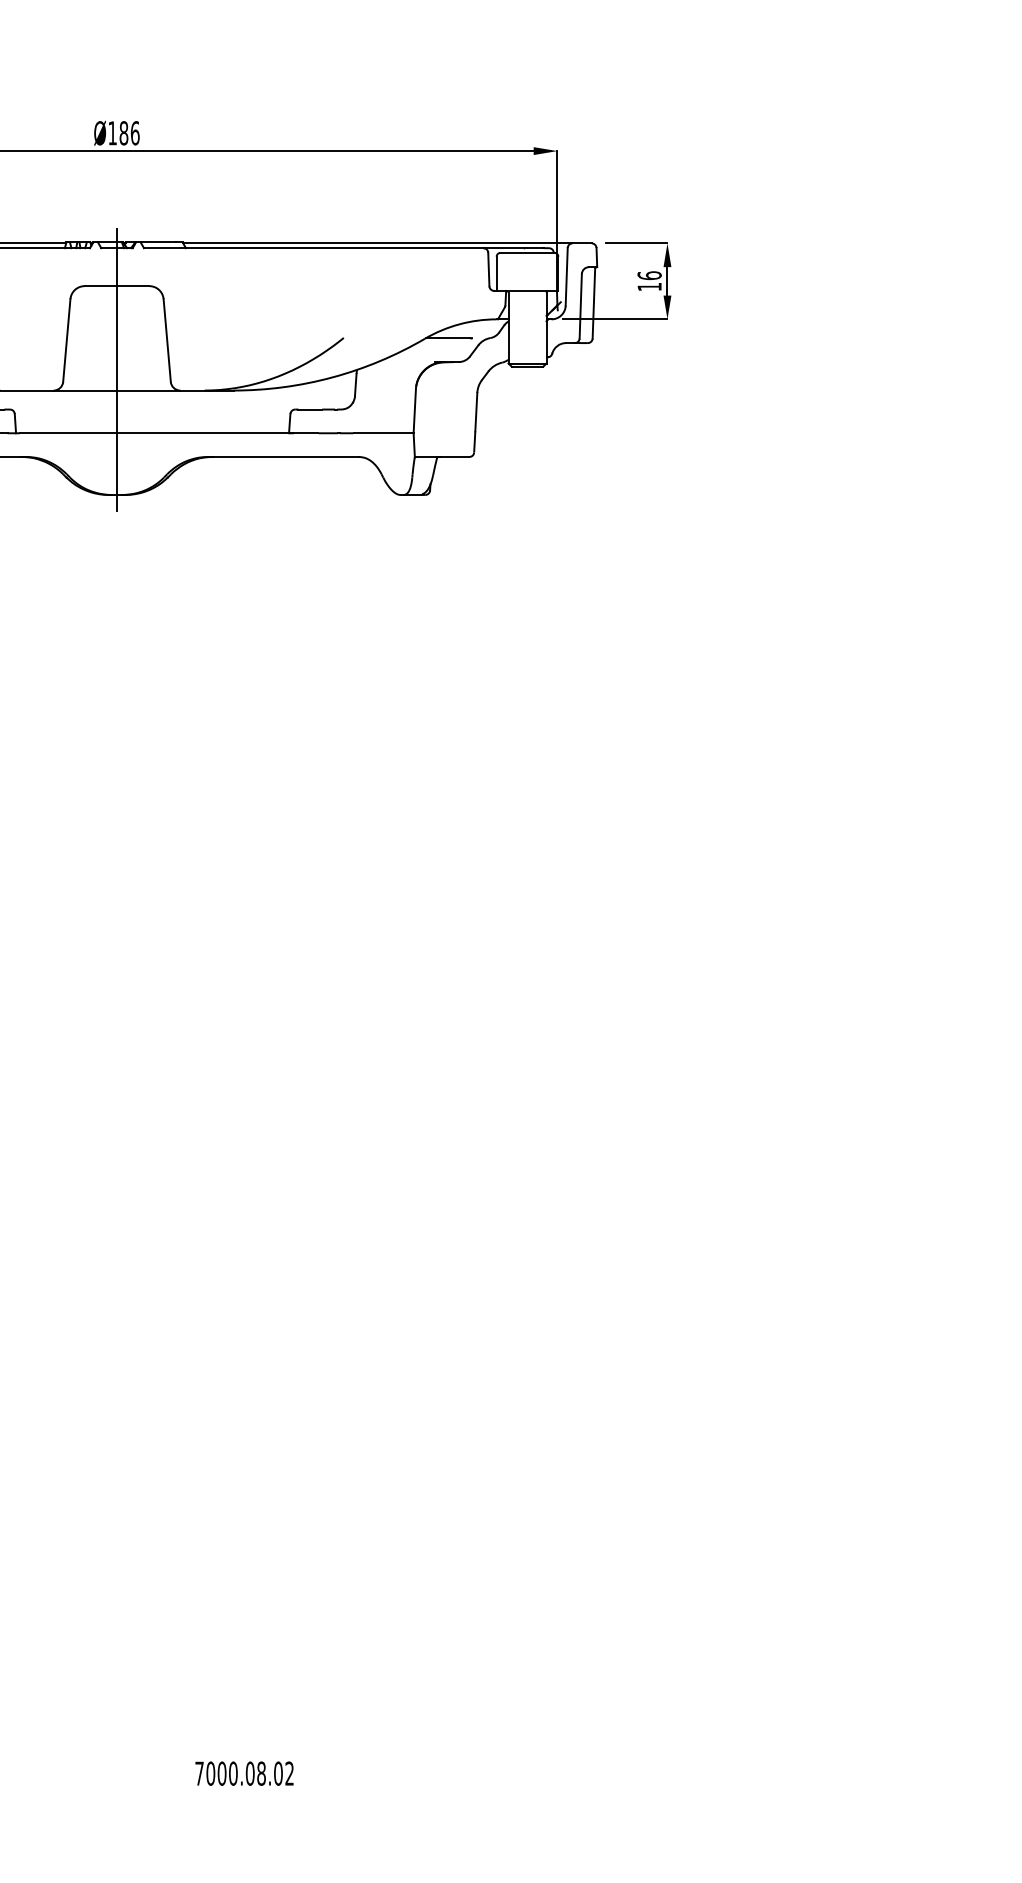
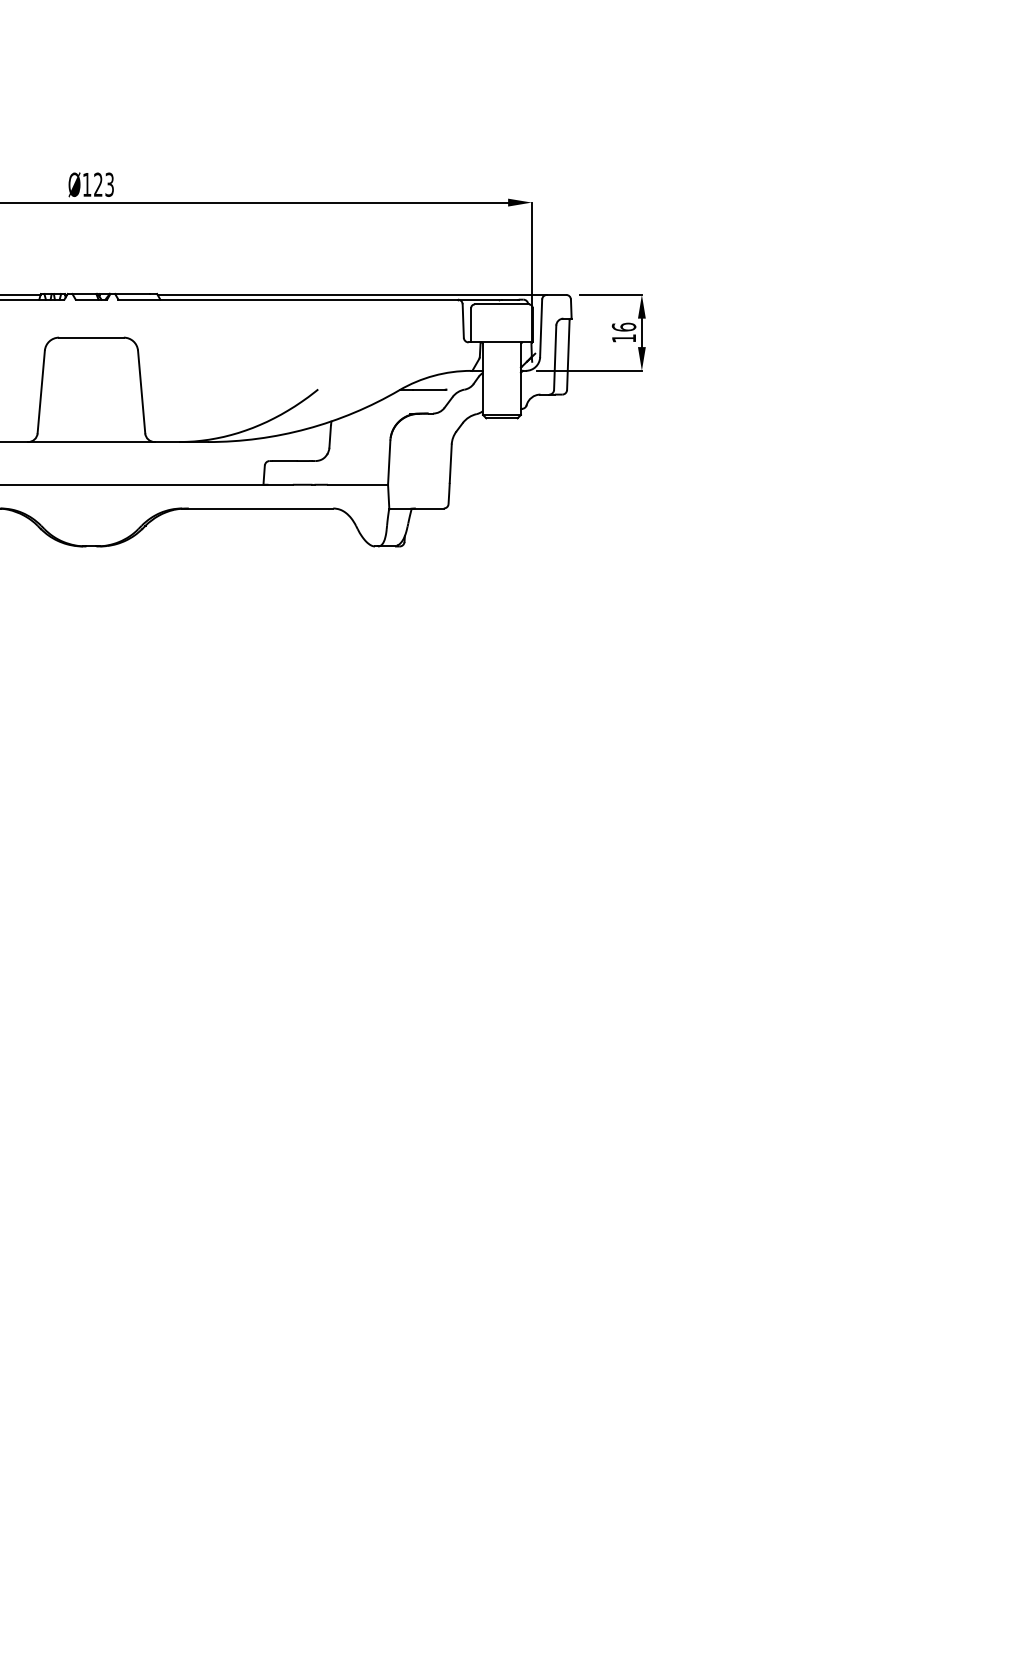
text: (129, 133) -> (103, 185), Ø186 -> Ø123
line: (117, 369) -> (91, 421), removed

